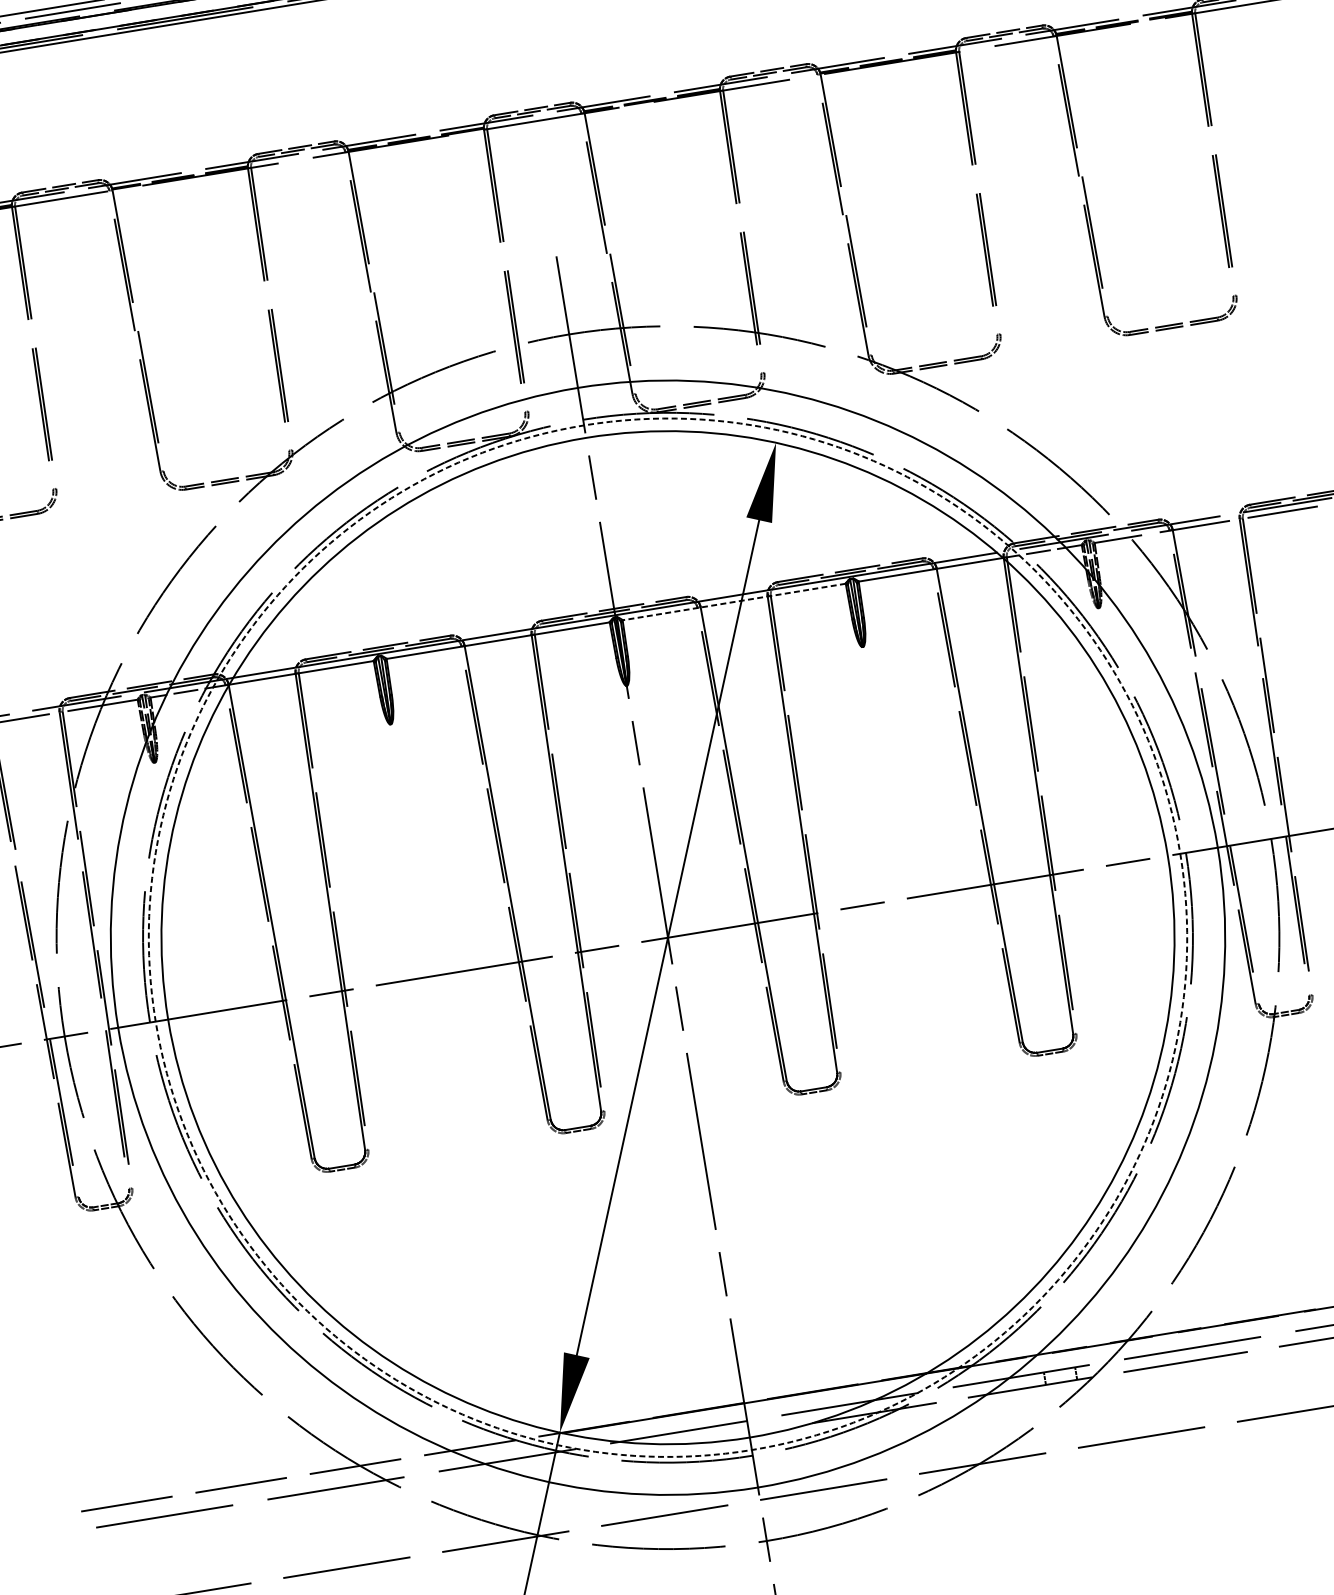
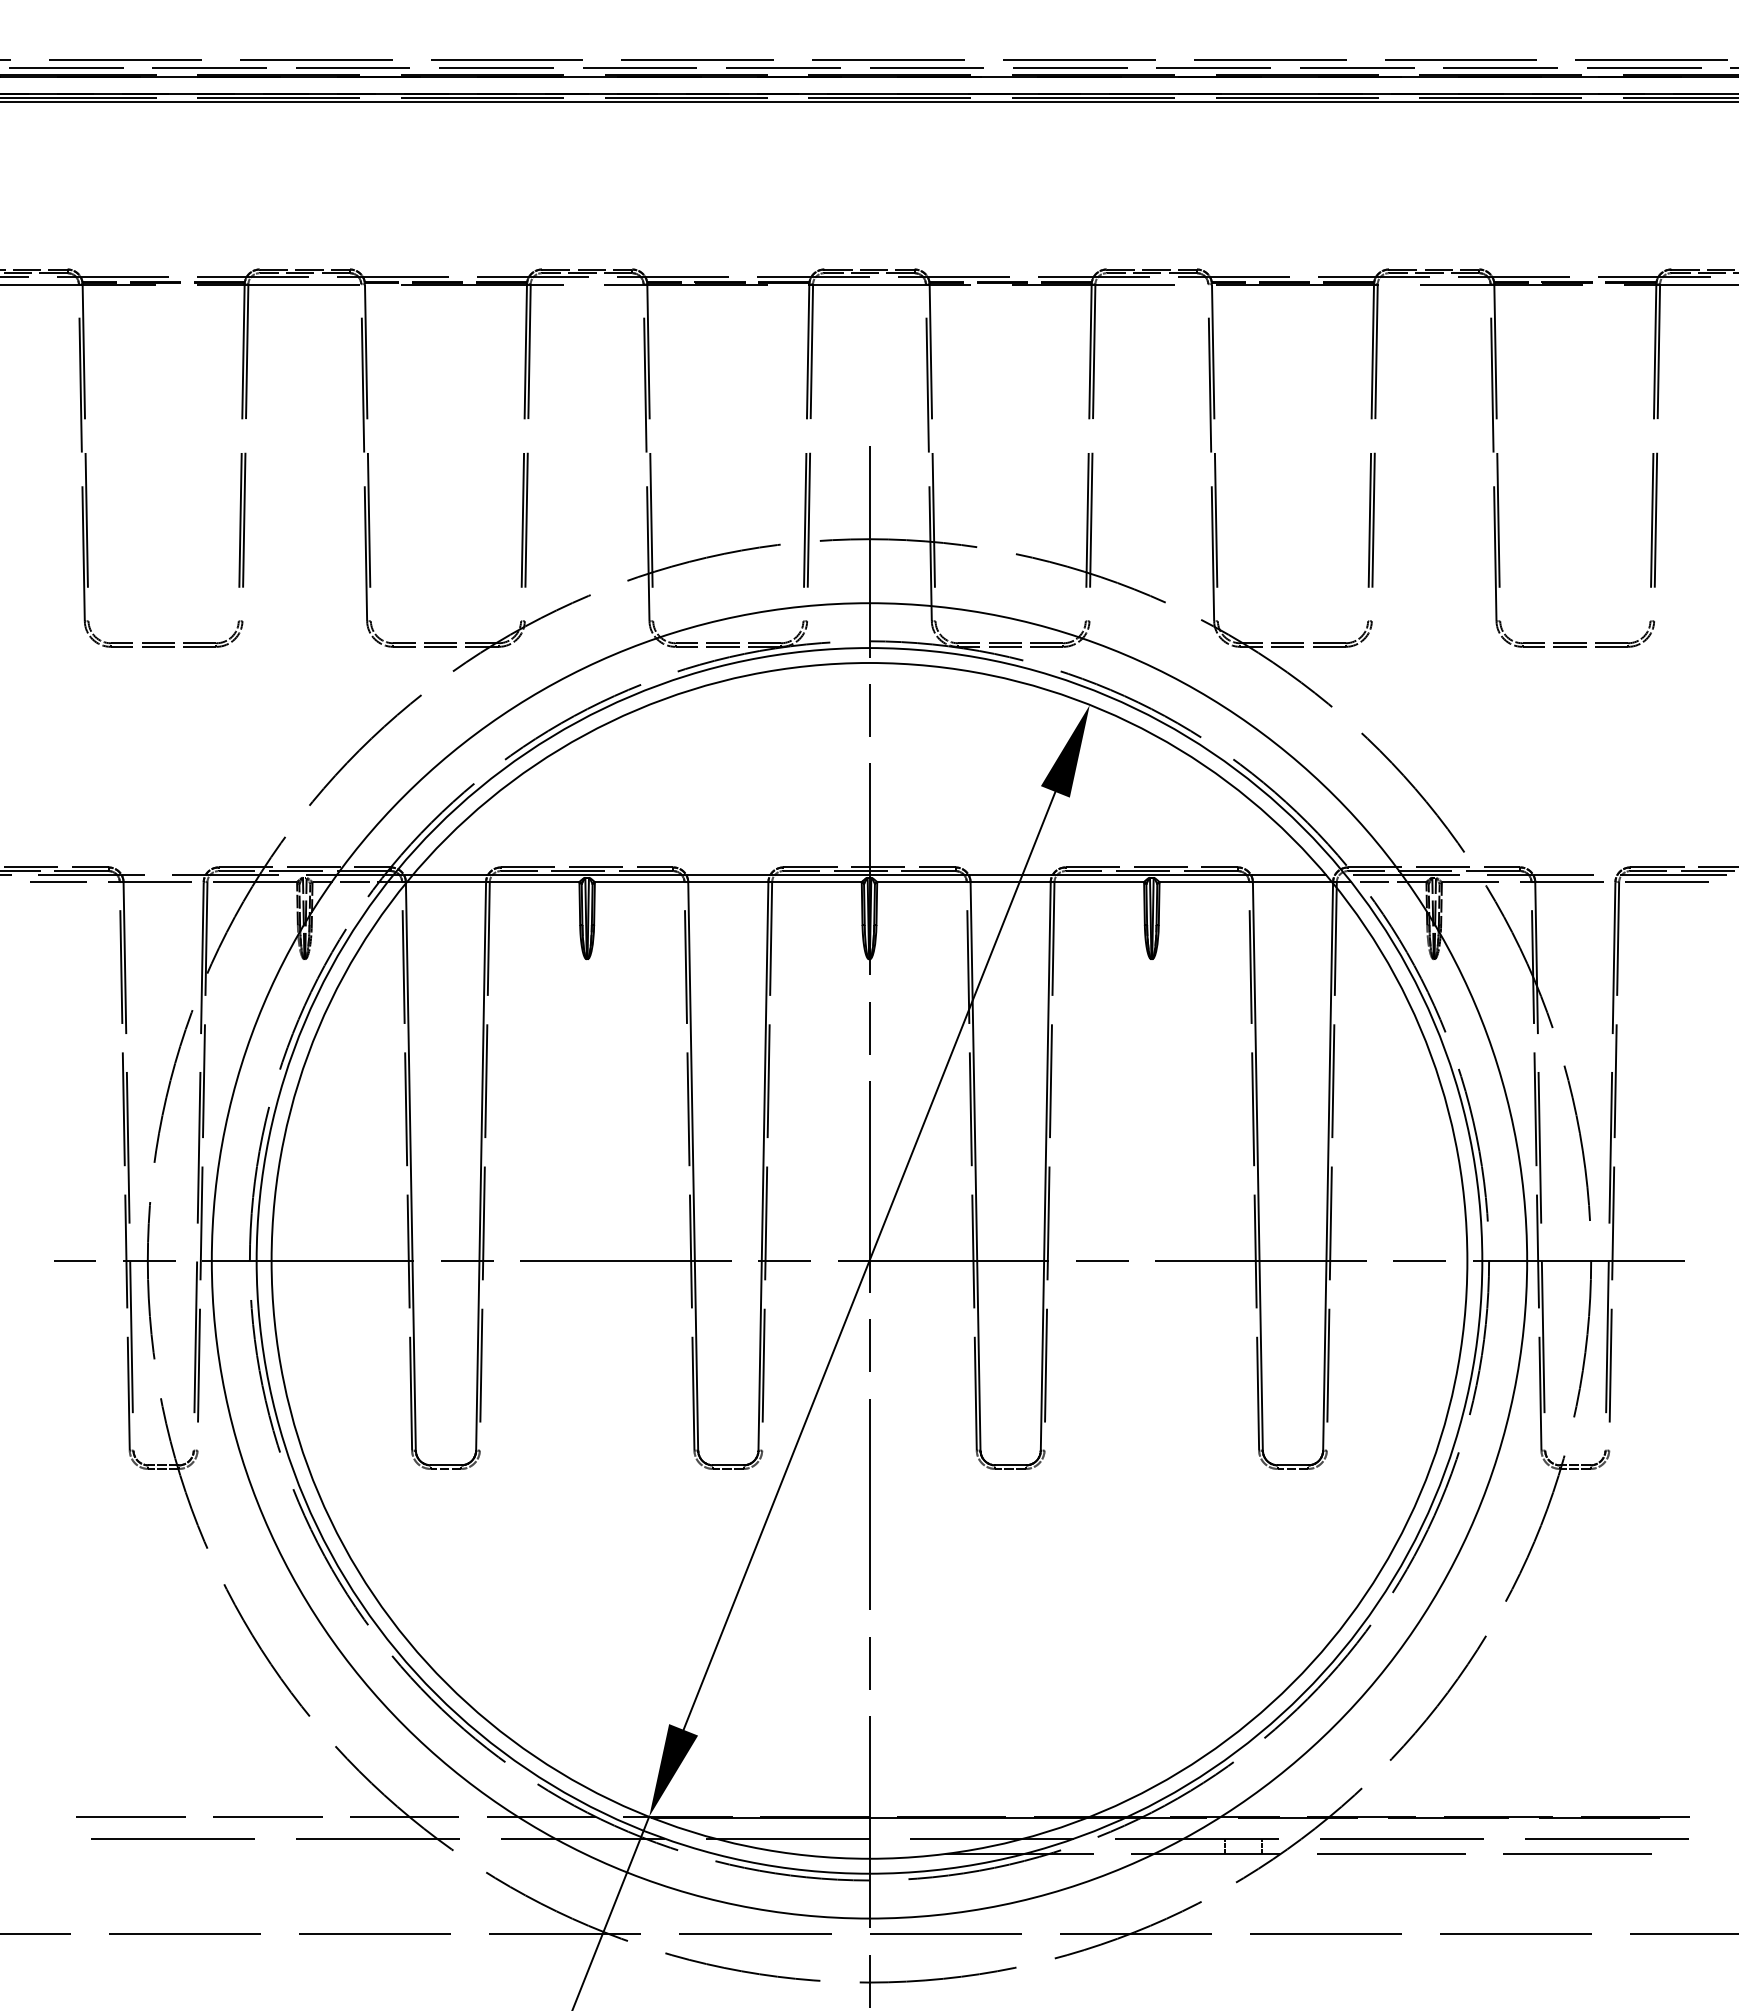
line: (734, 602) -> (1010, 882), dashed -> solid
circle: (667, 937) -> (869, 1260), dashed -> solid

